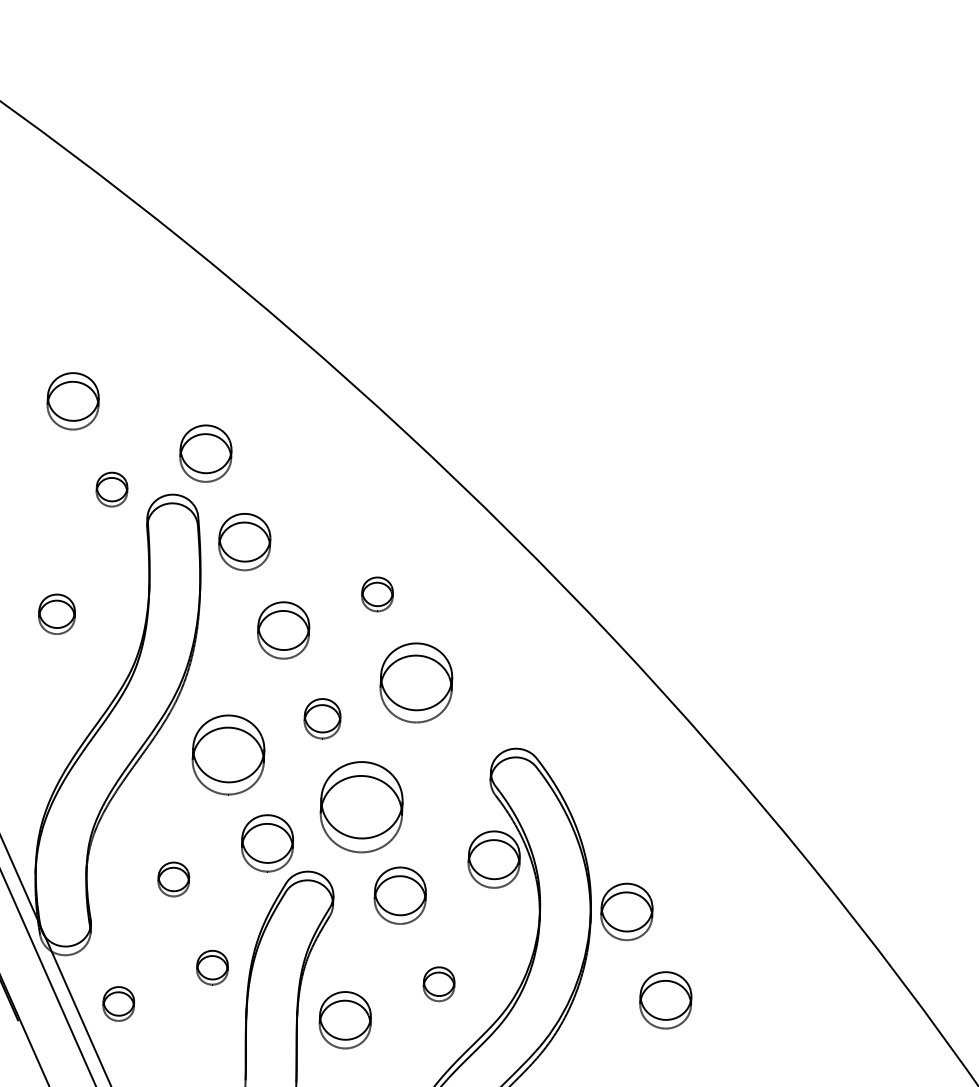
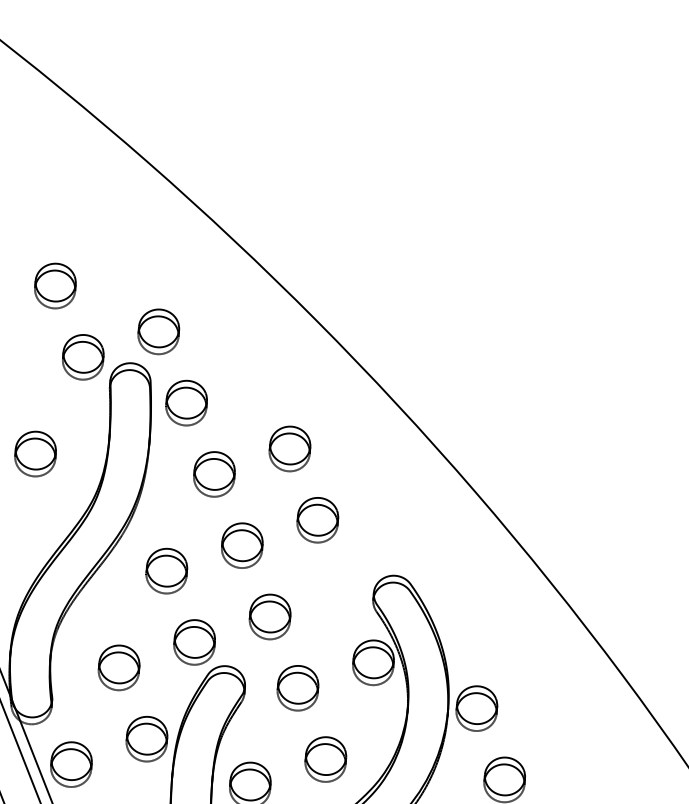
part: (111, 489) -> (82, 357), size x1.67
part: (377, 594) -> (289, 449), size x1.67
part: (56, 614) -> (35, 454), size x1.43
part: (416, 682) -> (317, 520), size x0.71
part: (322, 718) -> (242, 545), size x1.43
part: (228, 754) -> (166, 570), size x0.71
part: (360, 807) -> (269, 617), size x0.62
part: (173, 879) -> (118, 667), size x1.67
part: (212, 967) -> (146, 738), size x1.67
part: (438, 984) -> (325, 759), size x1.67
part: (118, 1003) -> (71, 764), size x1.67

